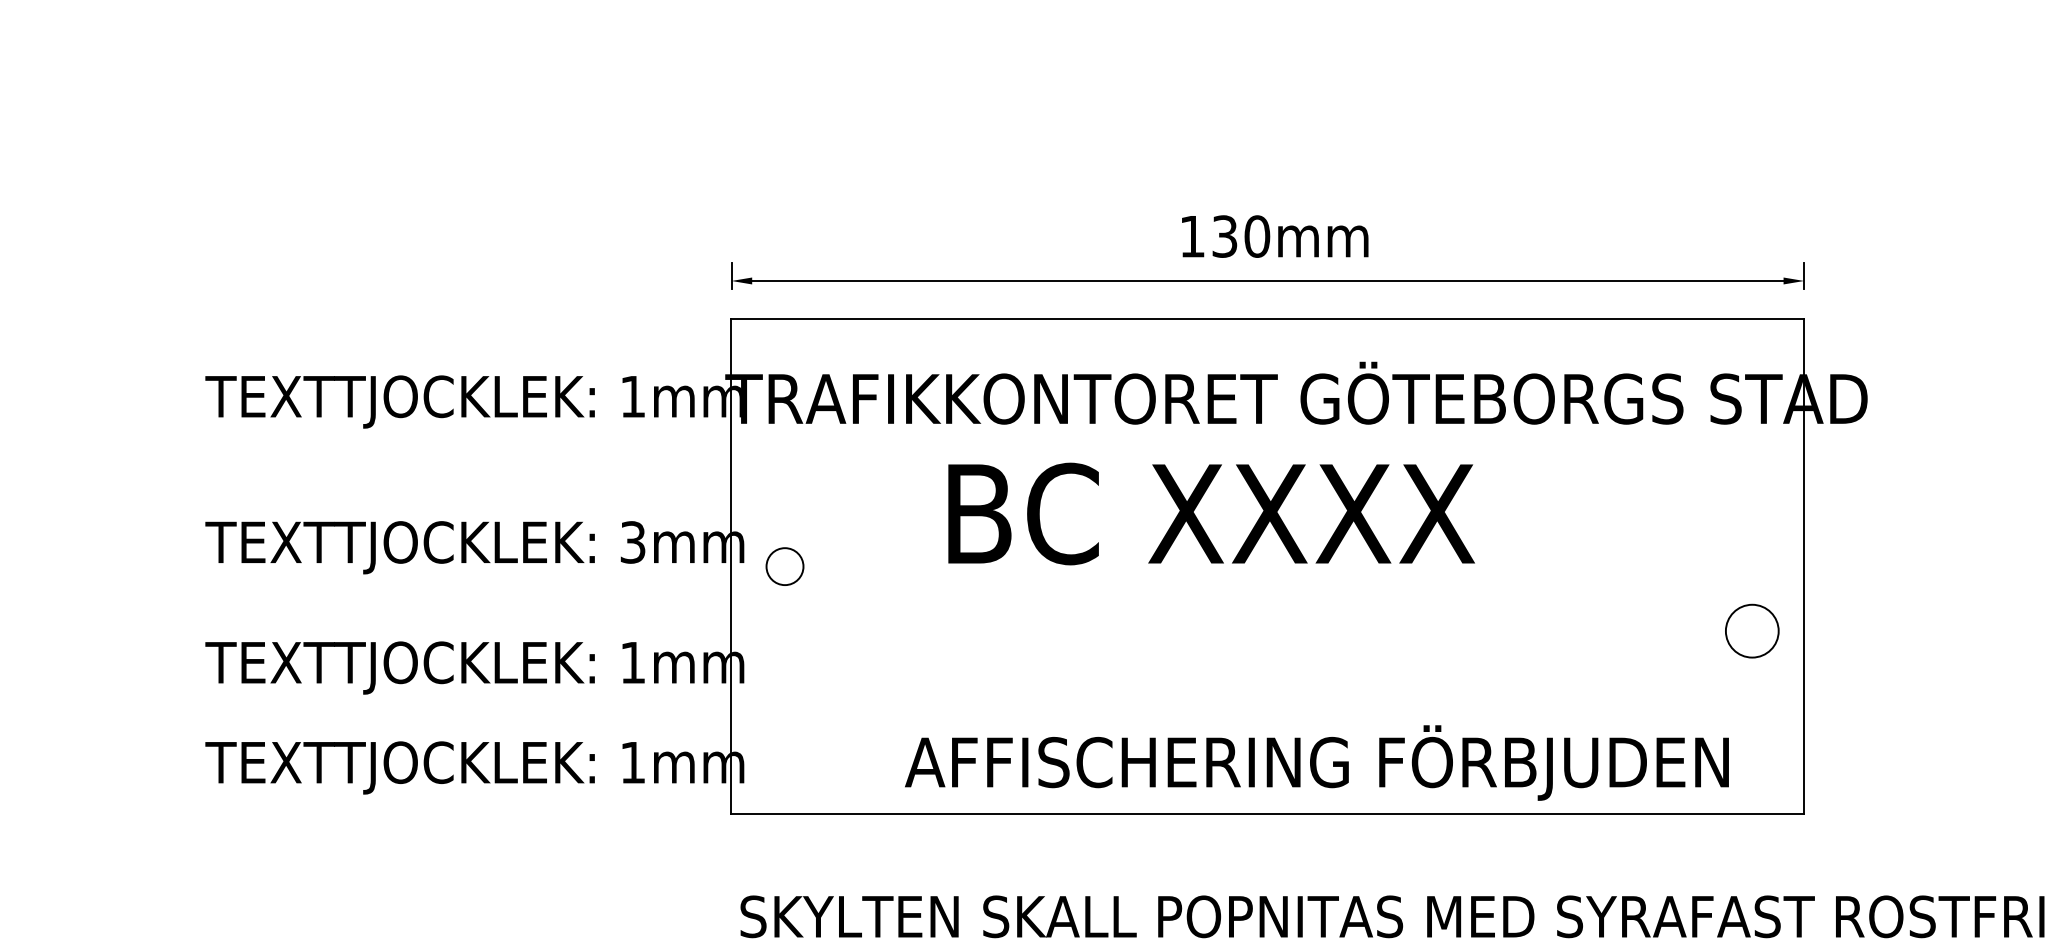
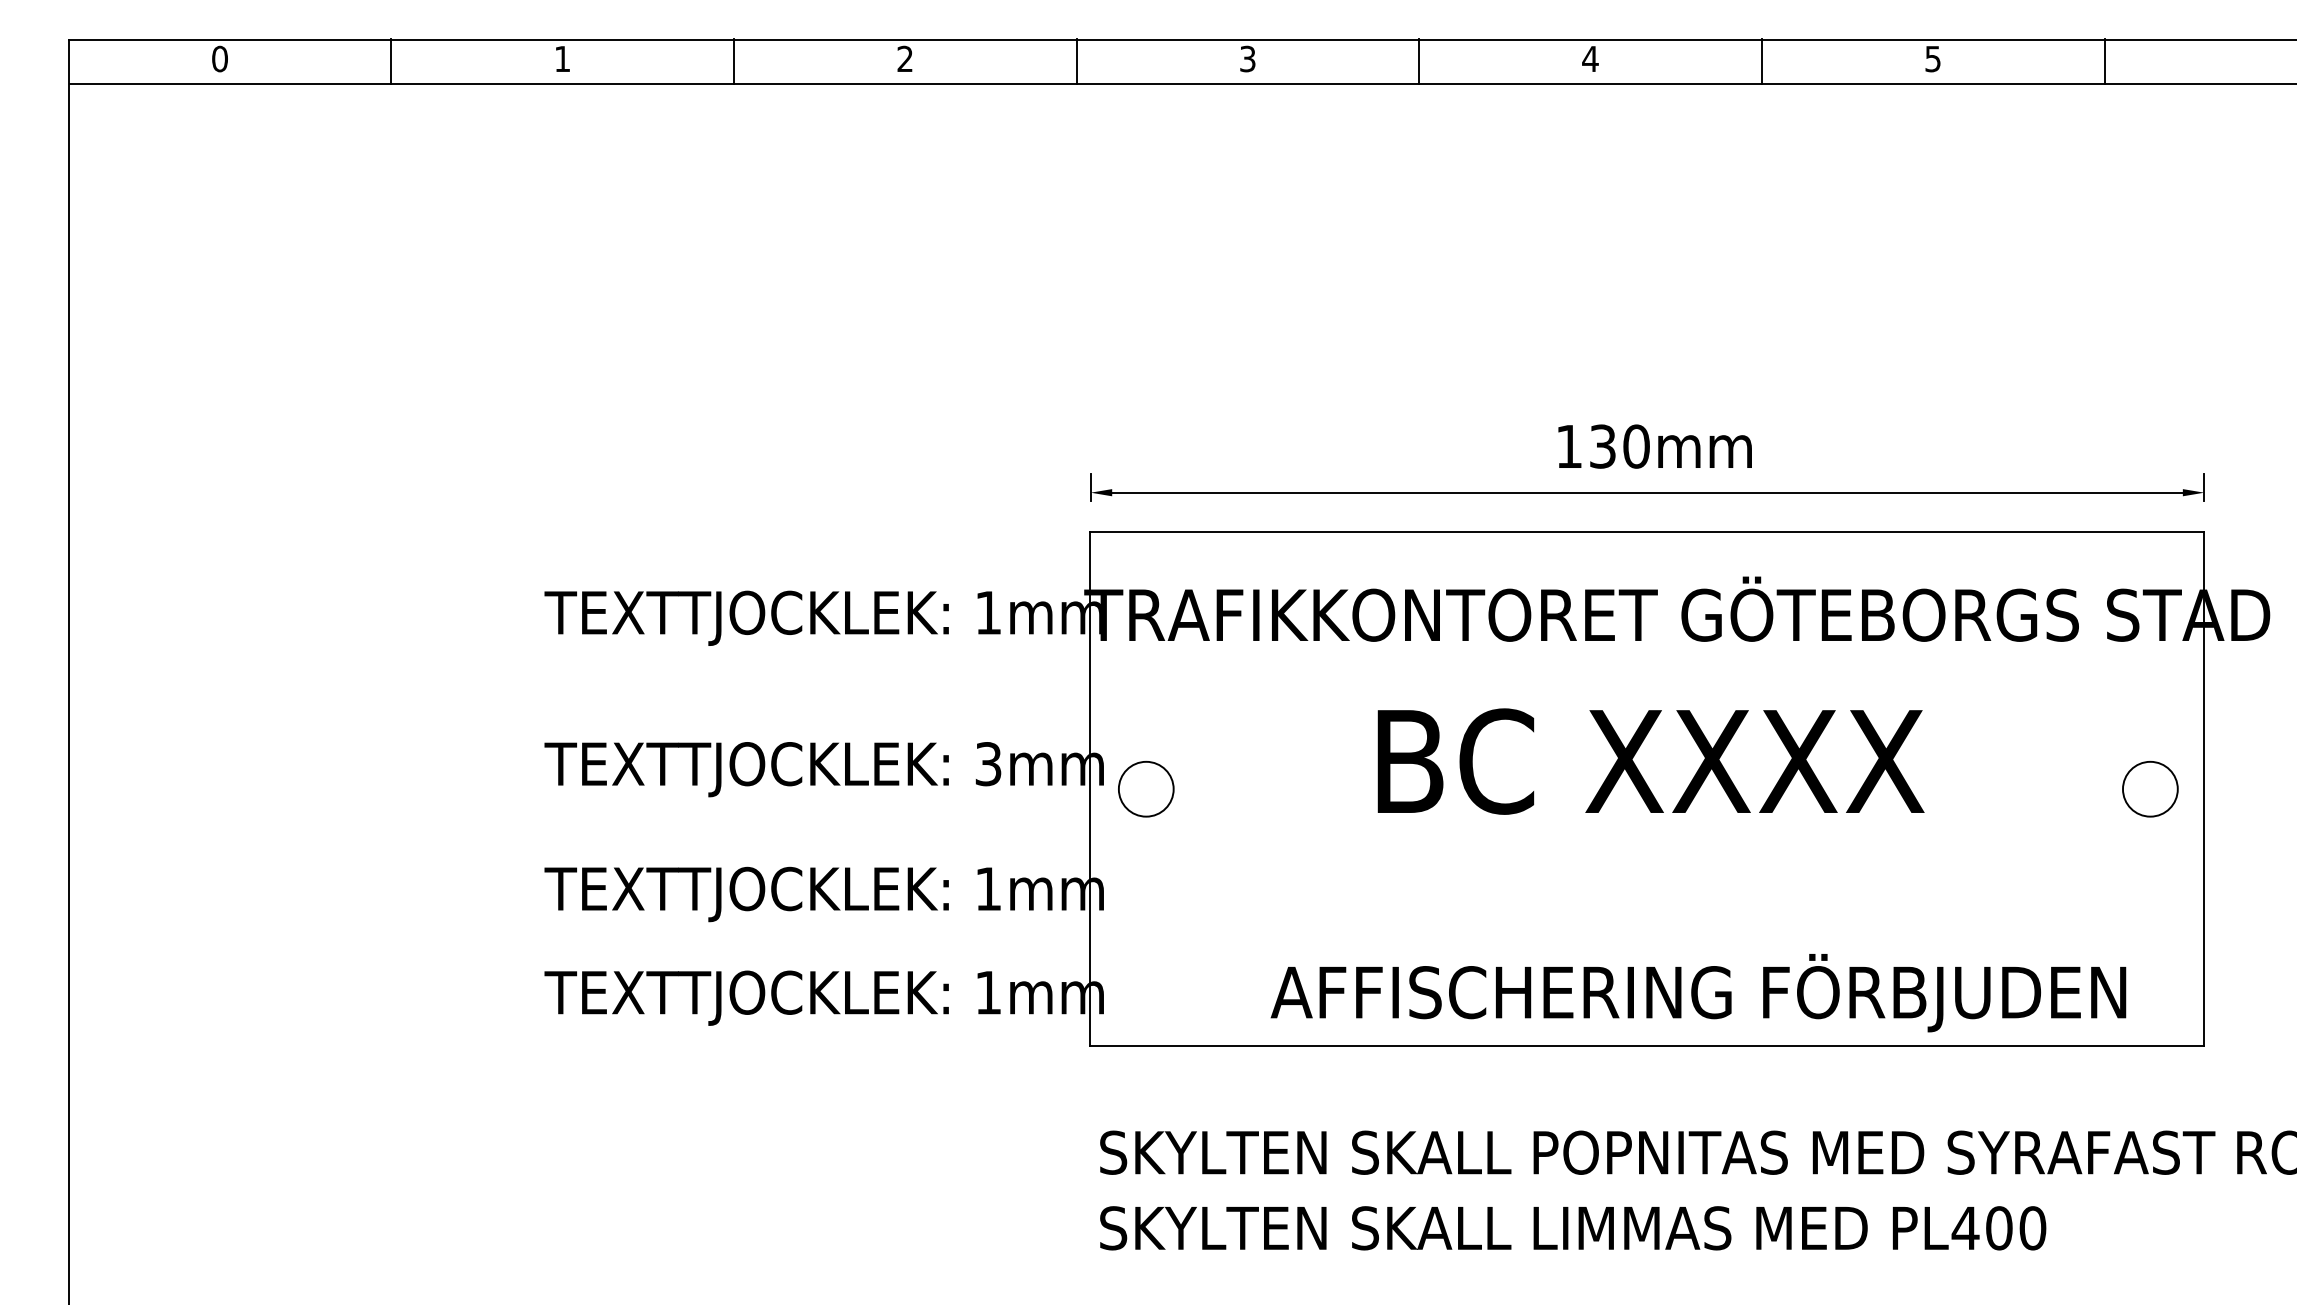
text: (1211, 513) -> (1650, 761), moved
circle: (784, 565) -> (1145, 788), size x1.43
circle: (1752, 631) -> (2150, 789), moved

